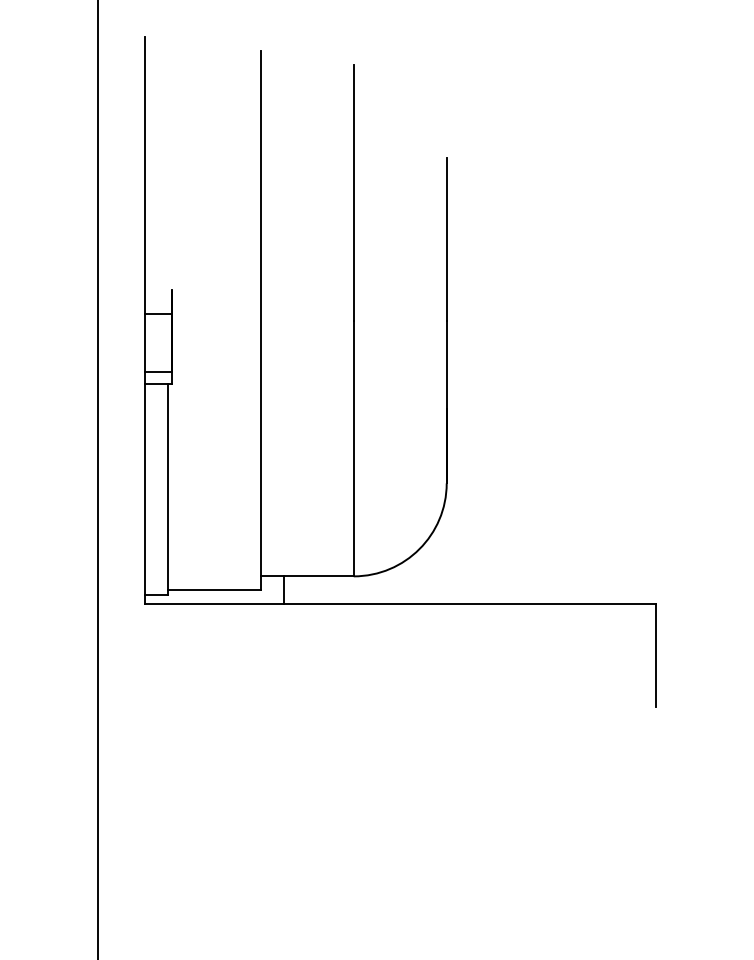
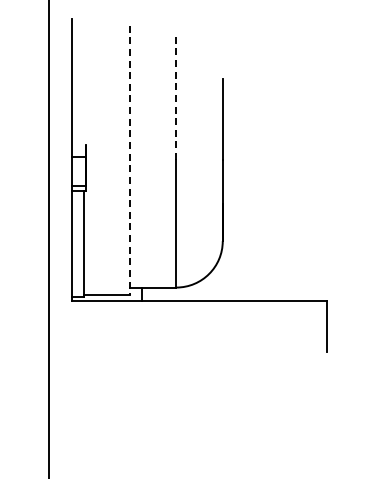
line: (353, 193) -> (176, 96), solid -> dashed
line: (261, 321) -> (130, 160), solid -> dashed

